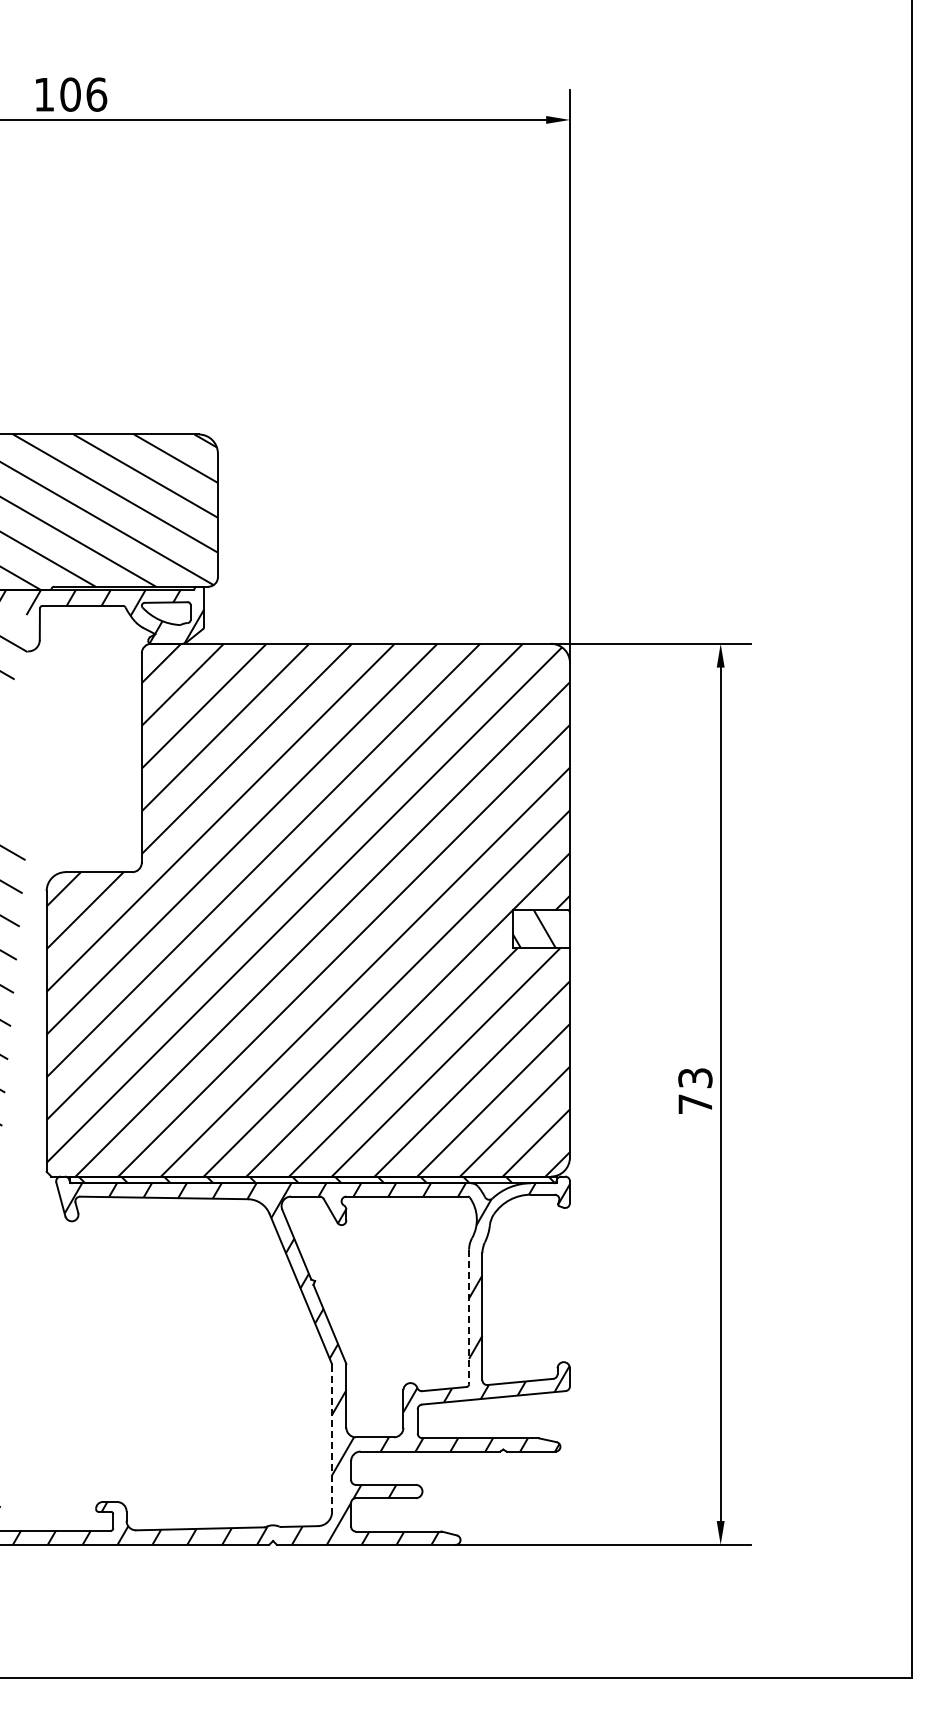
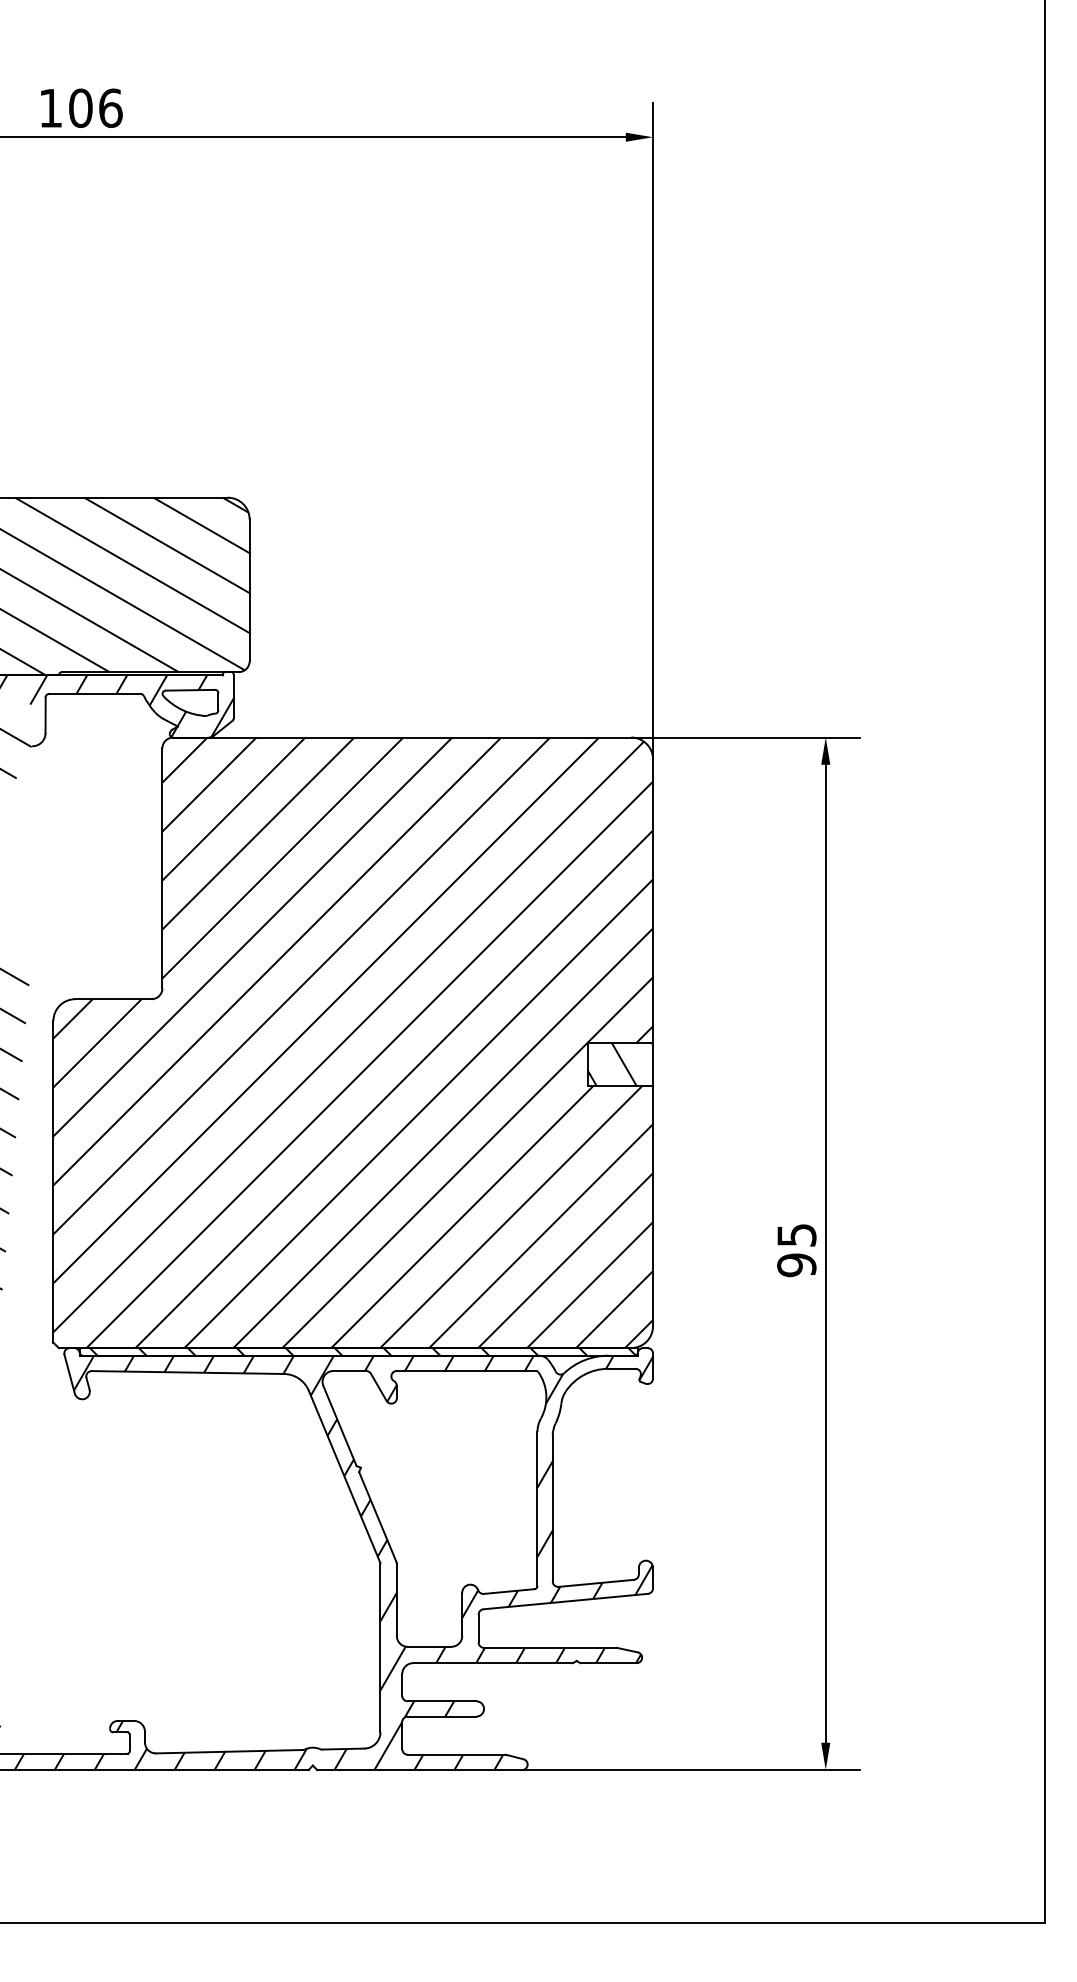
text: (695, 1091) -> (796, 1250), 73 -> 95
line: (469, 1317) -> (537, 1509), dashed -> solid
line: (332, 1439) -> (380, 1649), dashed -> solid

